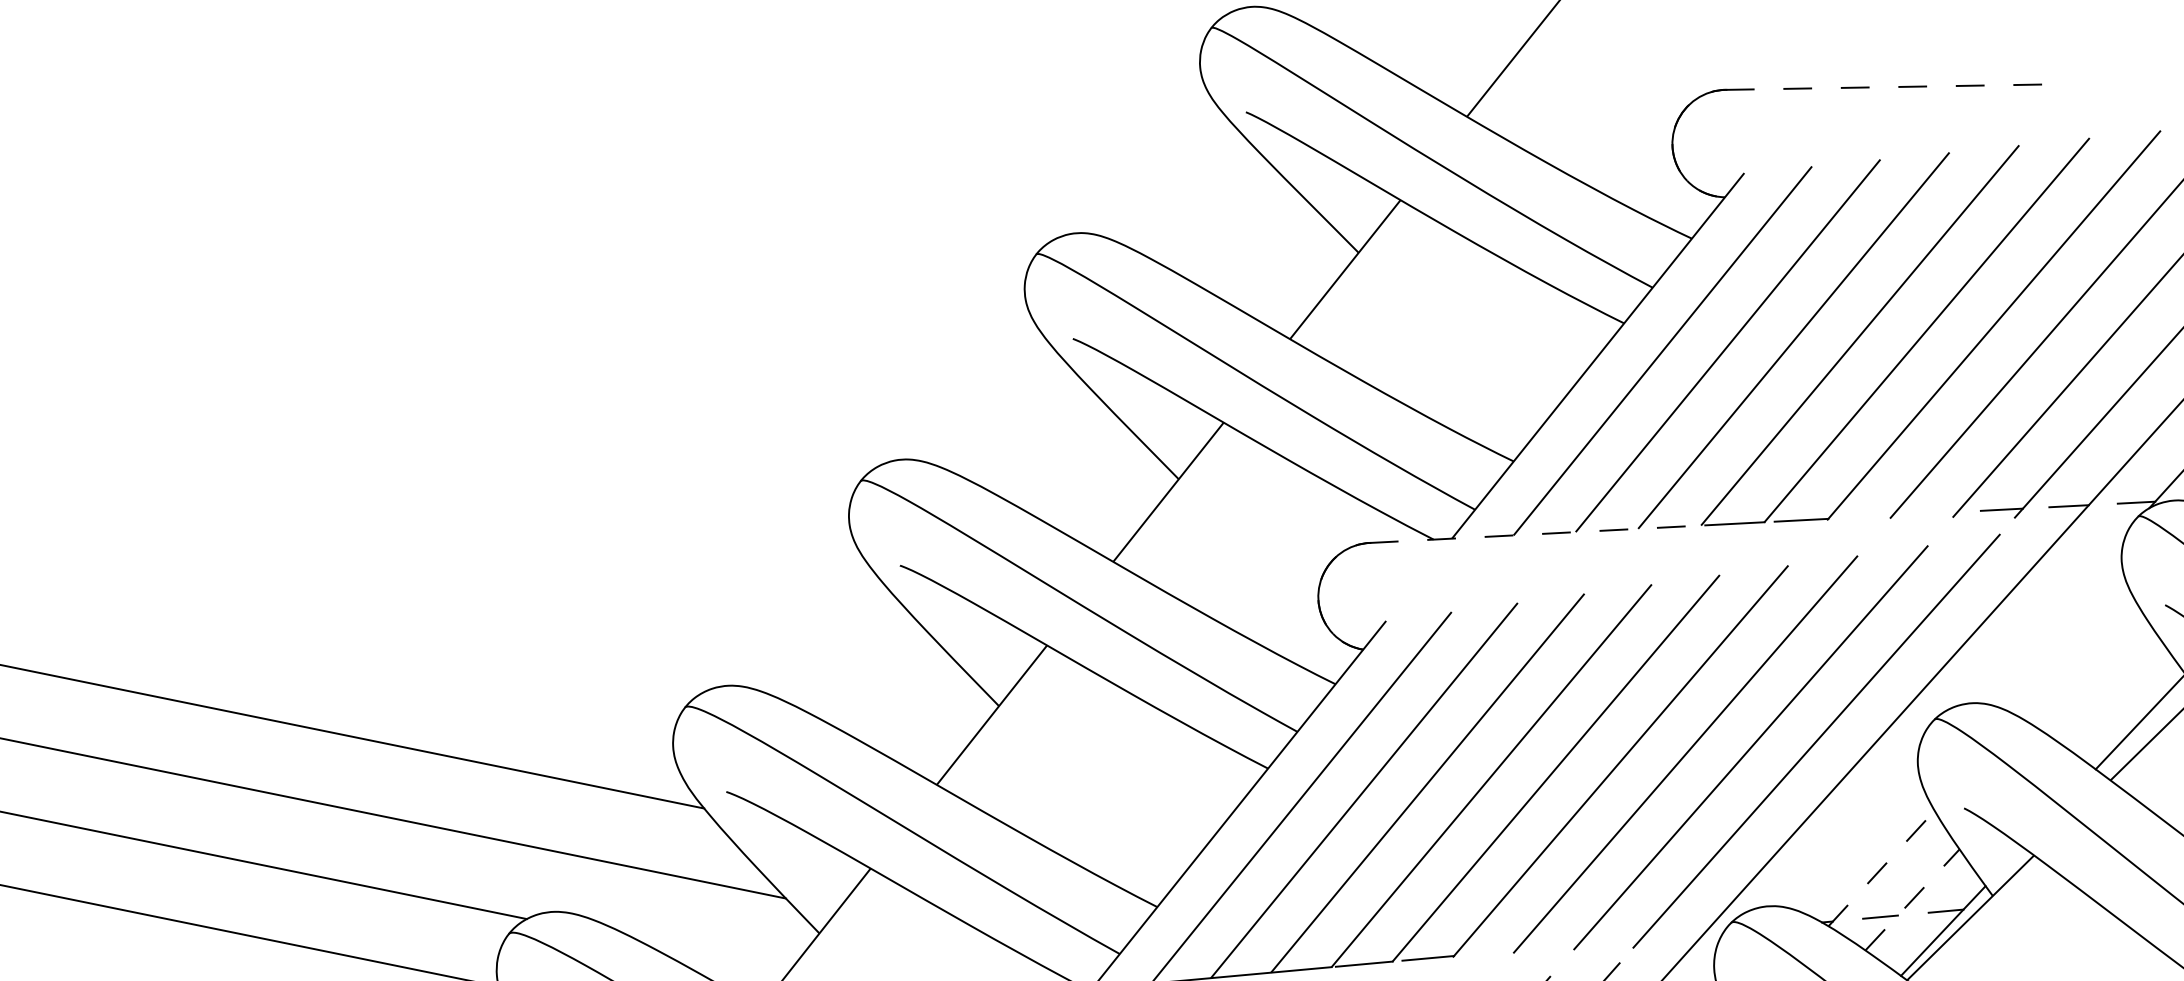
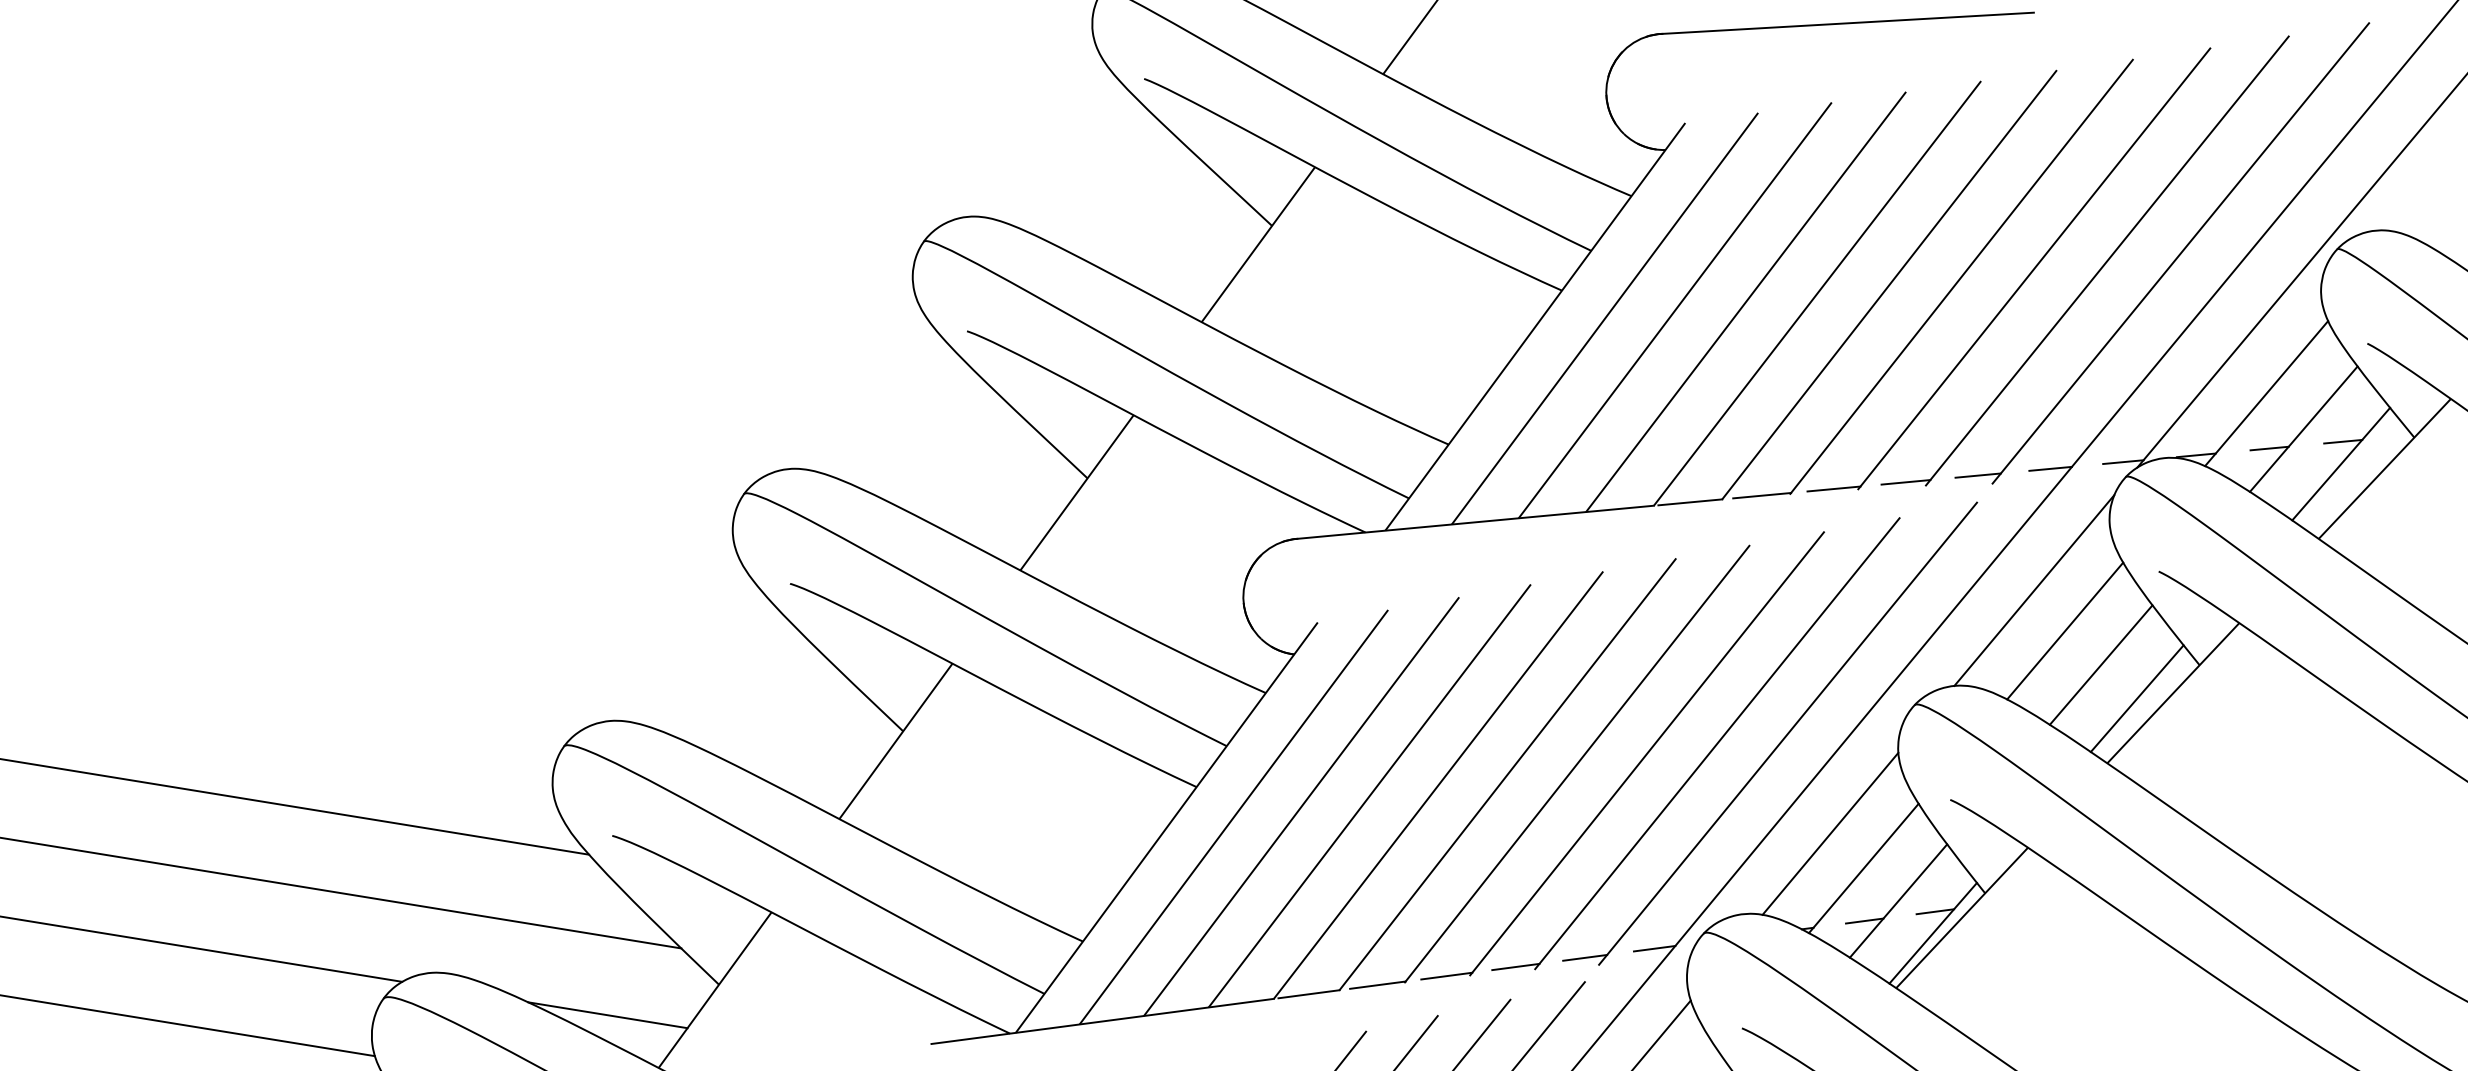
line: (1898, 87) -> (1848, 23), dashed -> solid
line: (1934, 513) -> (1905, 482), added
line: (1867, 516) -> (1833, 488), added
line: (1535, 534) -> (1475, 522), dashed -> solid
line: (2049, 618) -> (2034, 590), added
line: (2076, 656) -> (2065, 630), added
line: (2107, 688) -> (2100, 664), added
line: (1852, 834) -> (1830, 833), added
line: (1881, 868) -> (1863, 868), dashed -> solid
line: (1912, 900) -> (1898, 901), dashed -> solid
line: (1685, 934) -> (1654, 948), added
line: (1621, 940) -> (1585, 957), added
line: (1556, 946) -> (1515, 966), added
line: (1492, 951) -> (1446, 975), added
line: (715, 957) -> (607, 1015), added

